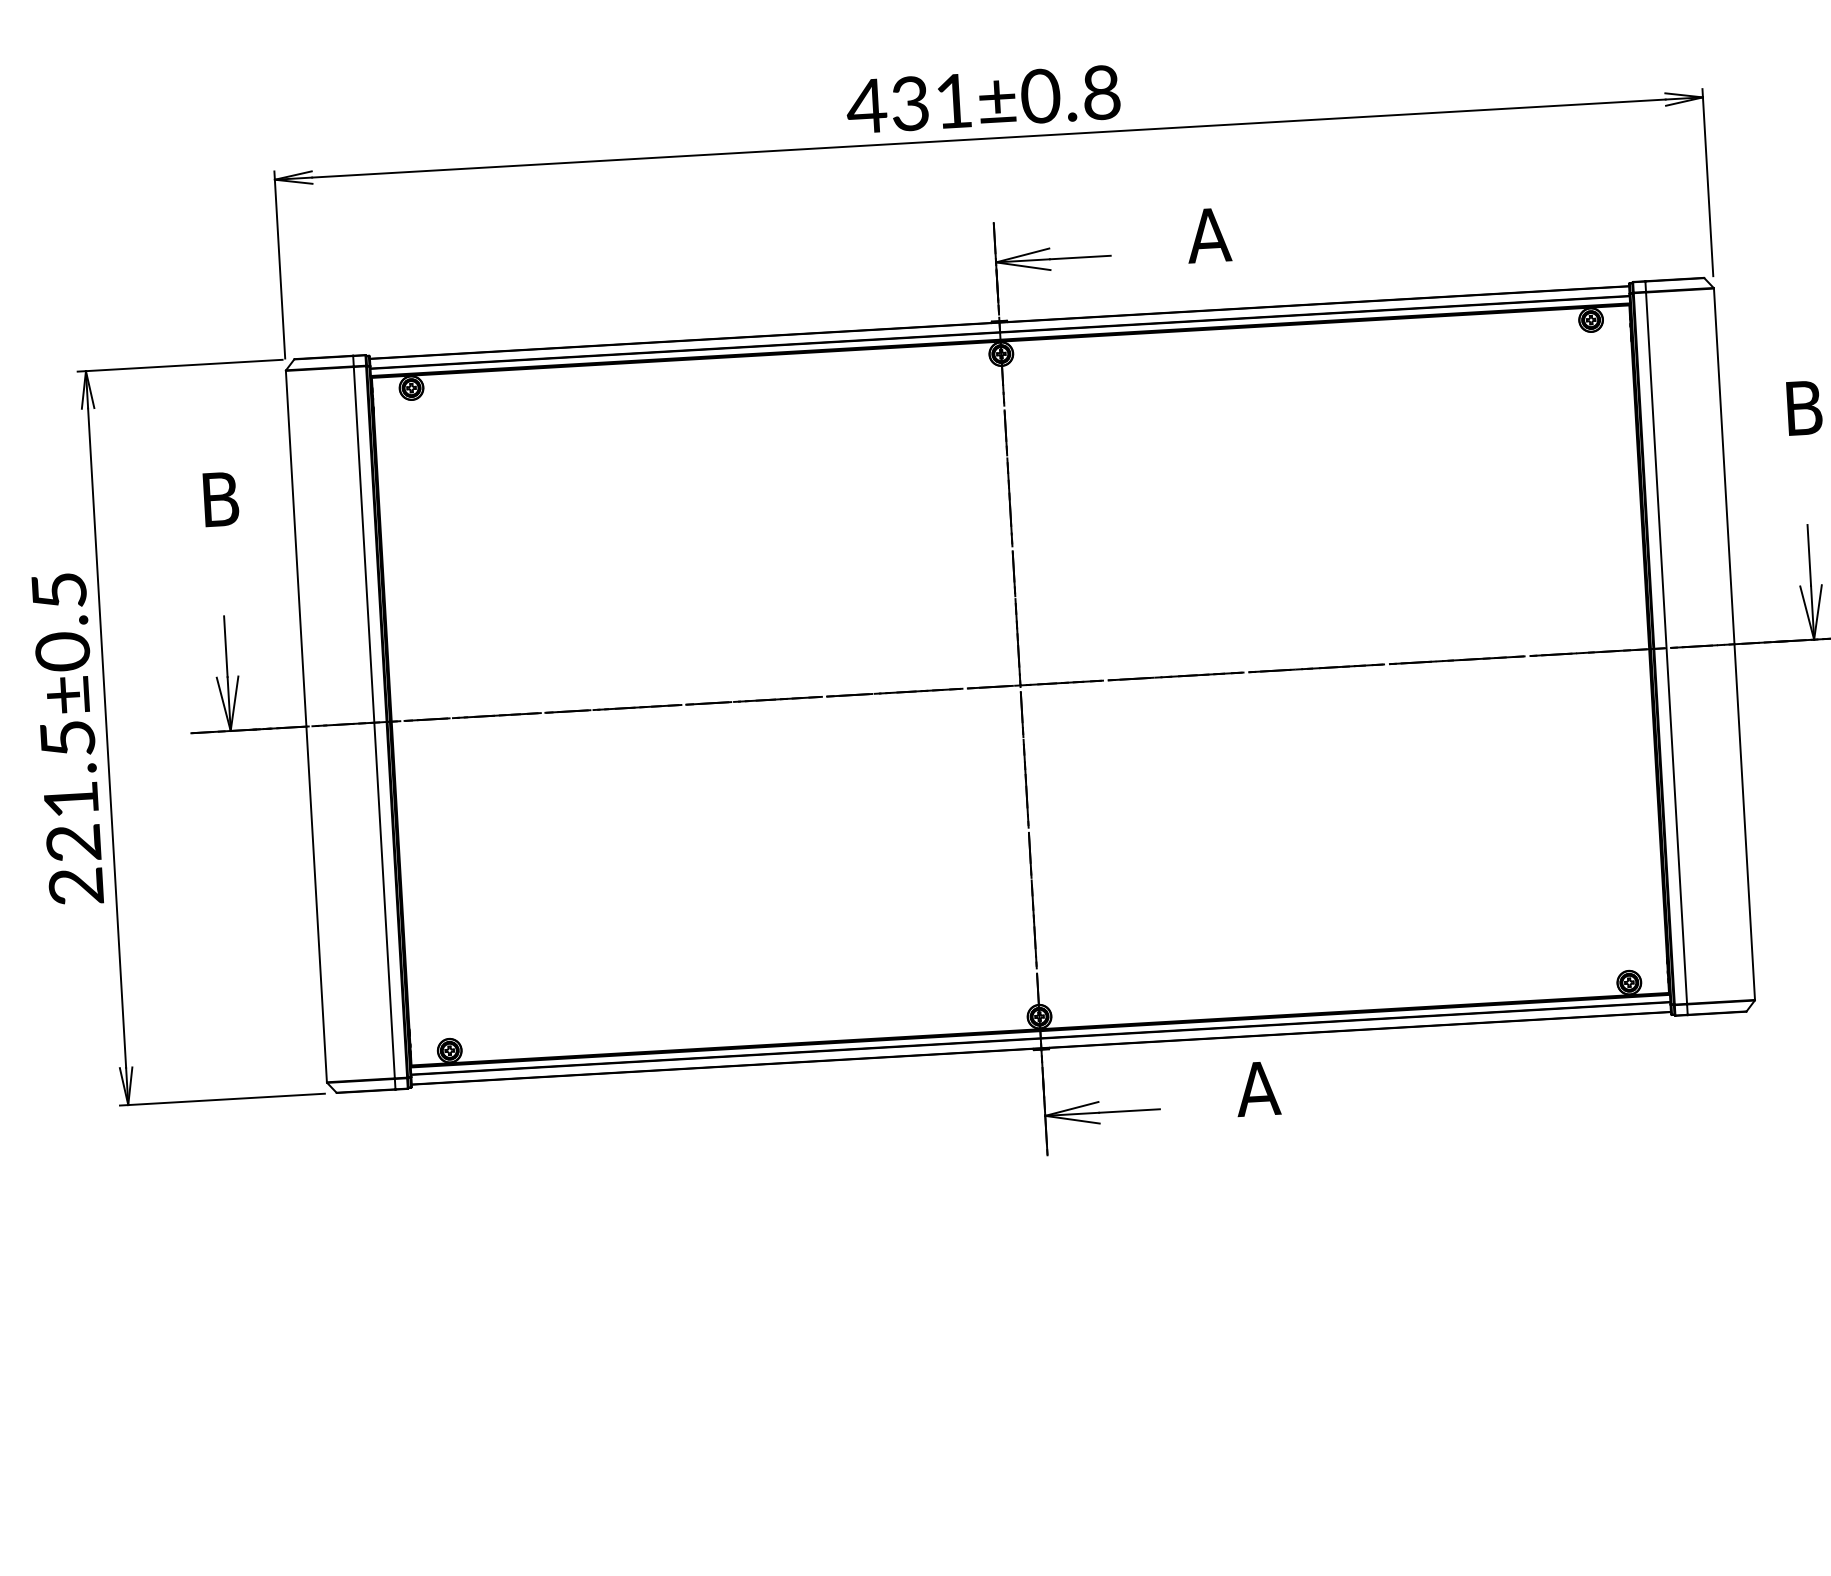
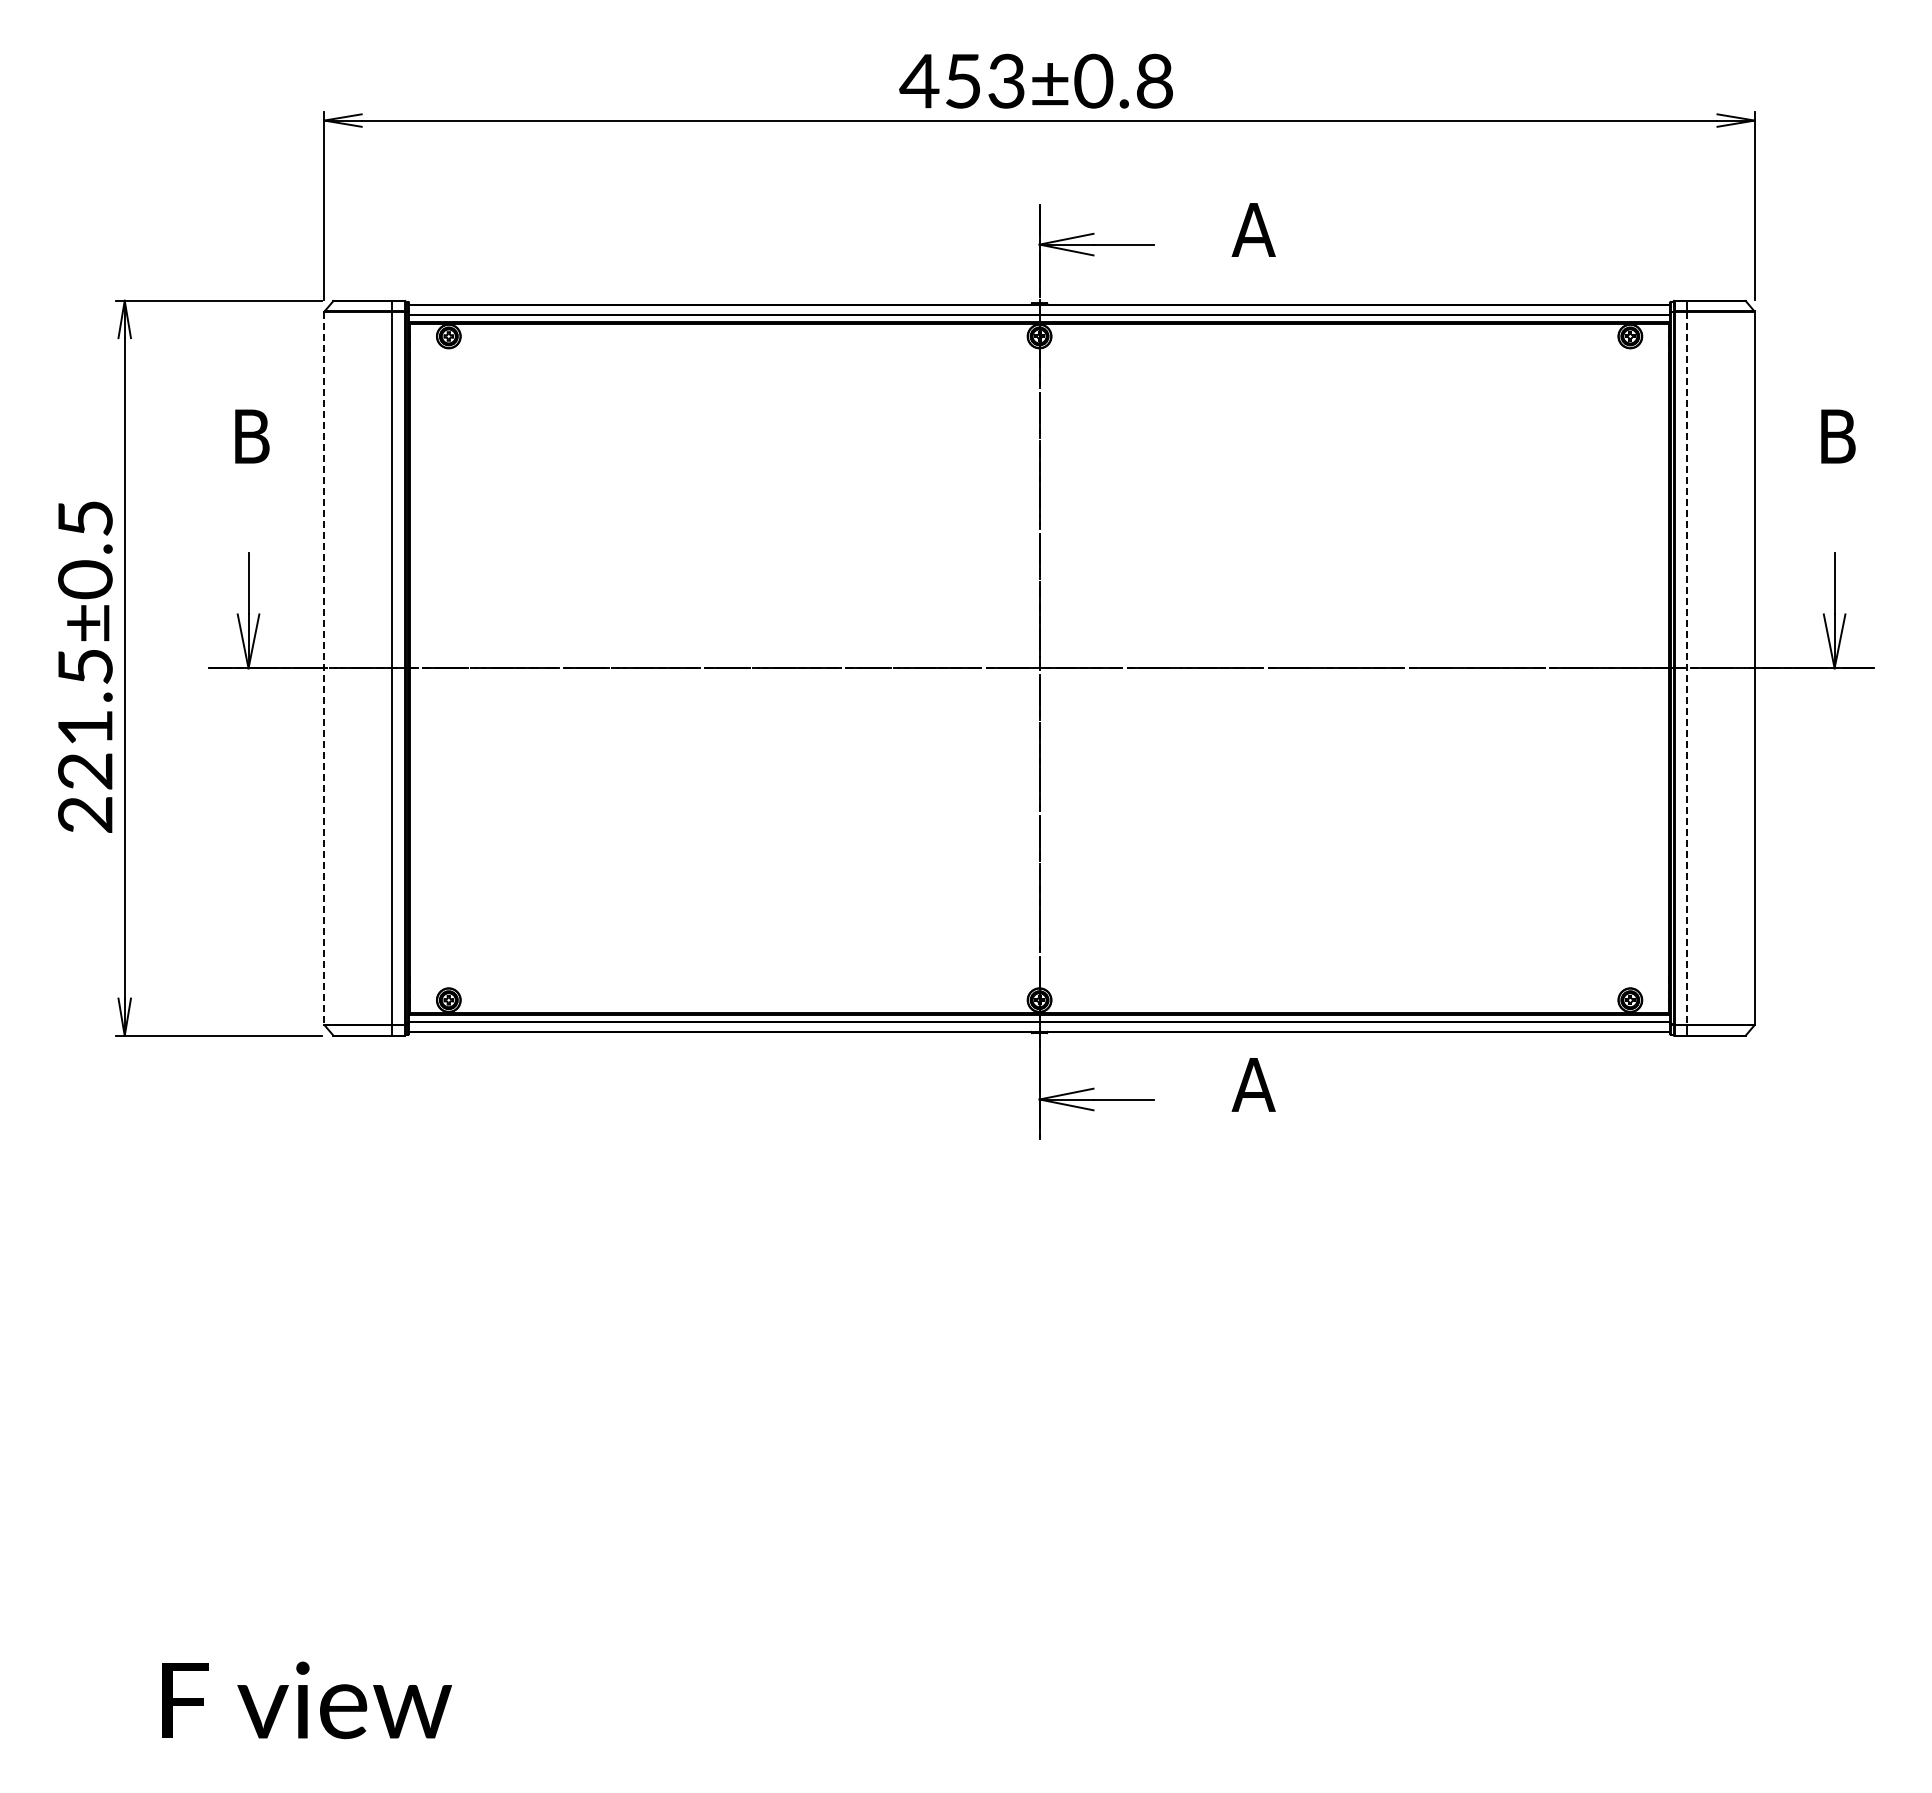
text: (931, 101) -> (984, 80), 431±0.8 -> 453±0.8
line: (1666, 648) -> (1686, 668), solid -> dashed
line: (306, 726) -> (324, 668), solid -> dashed

